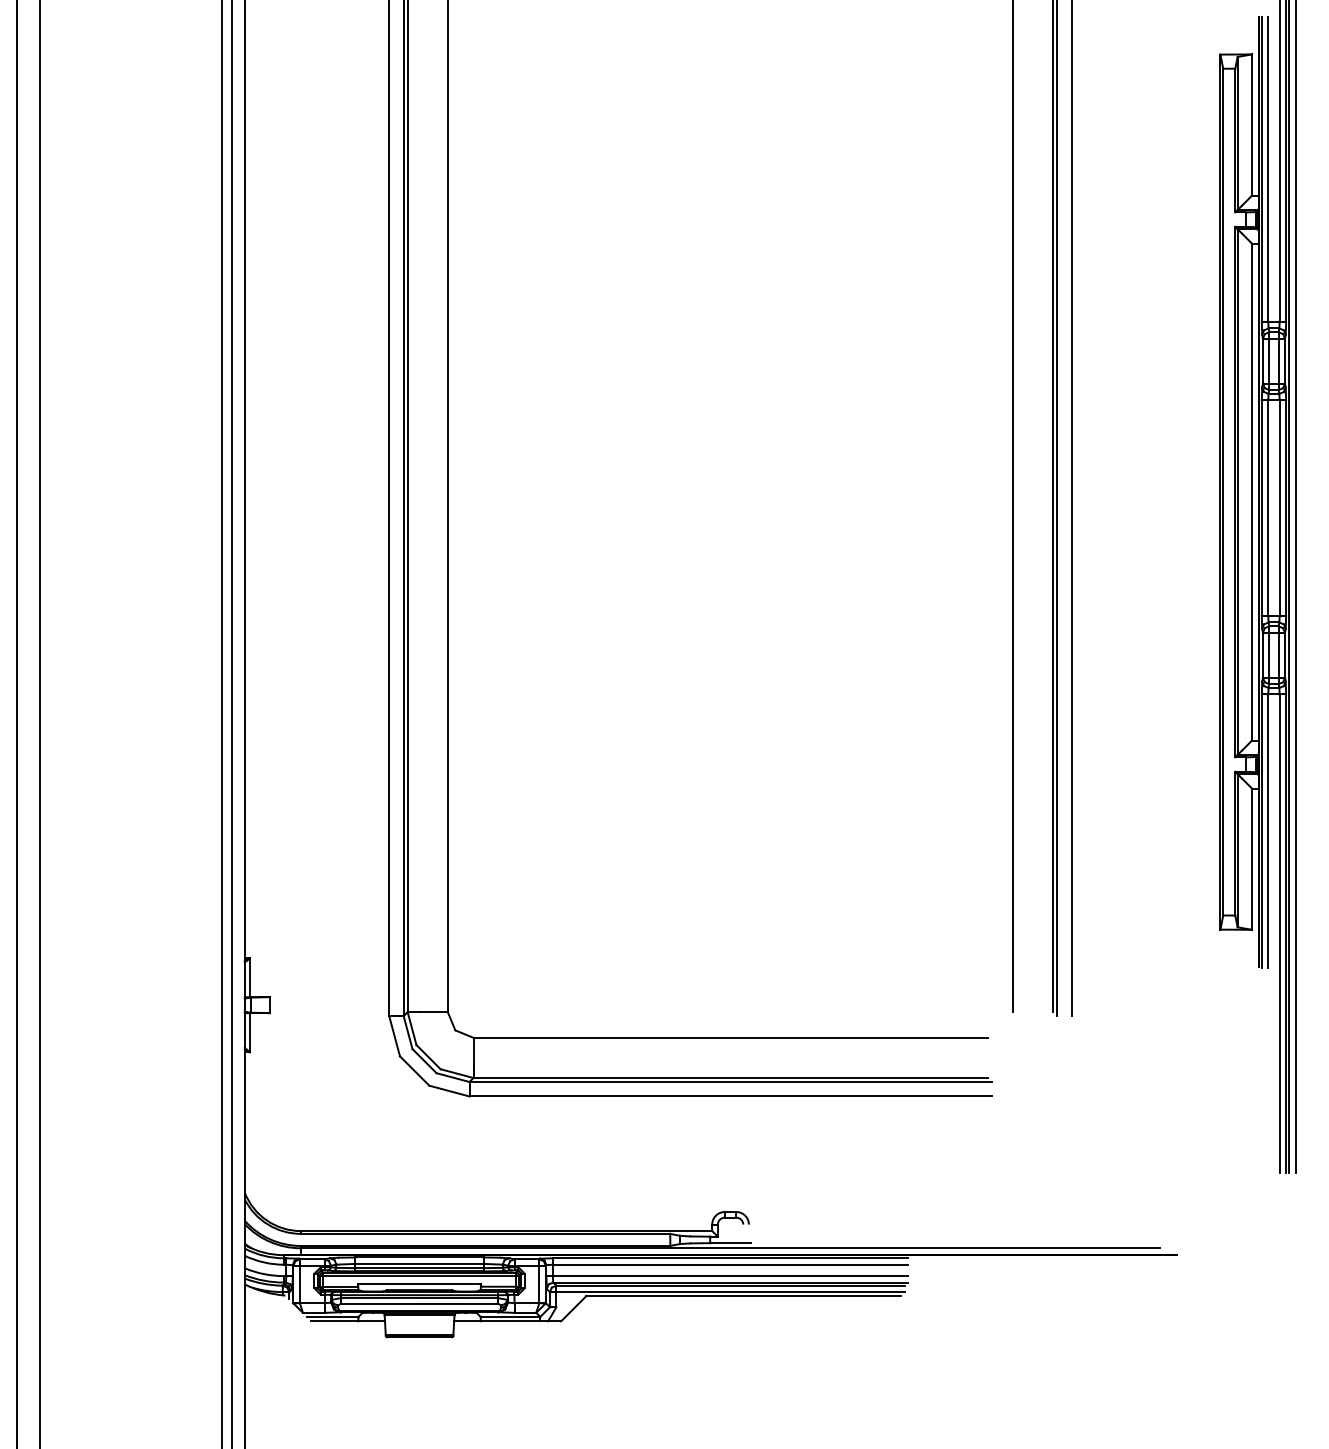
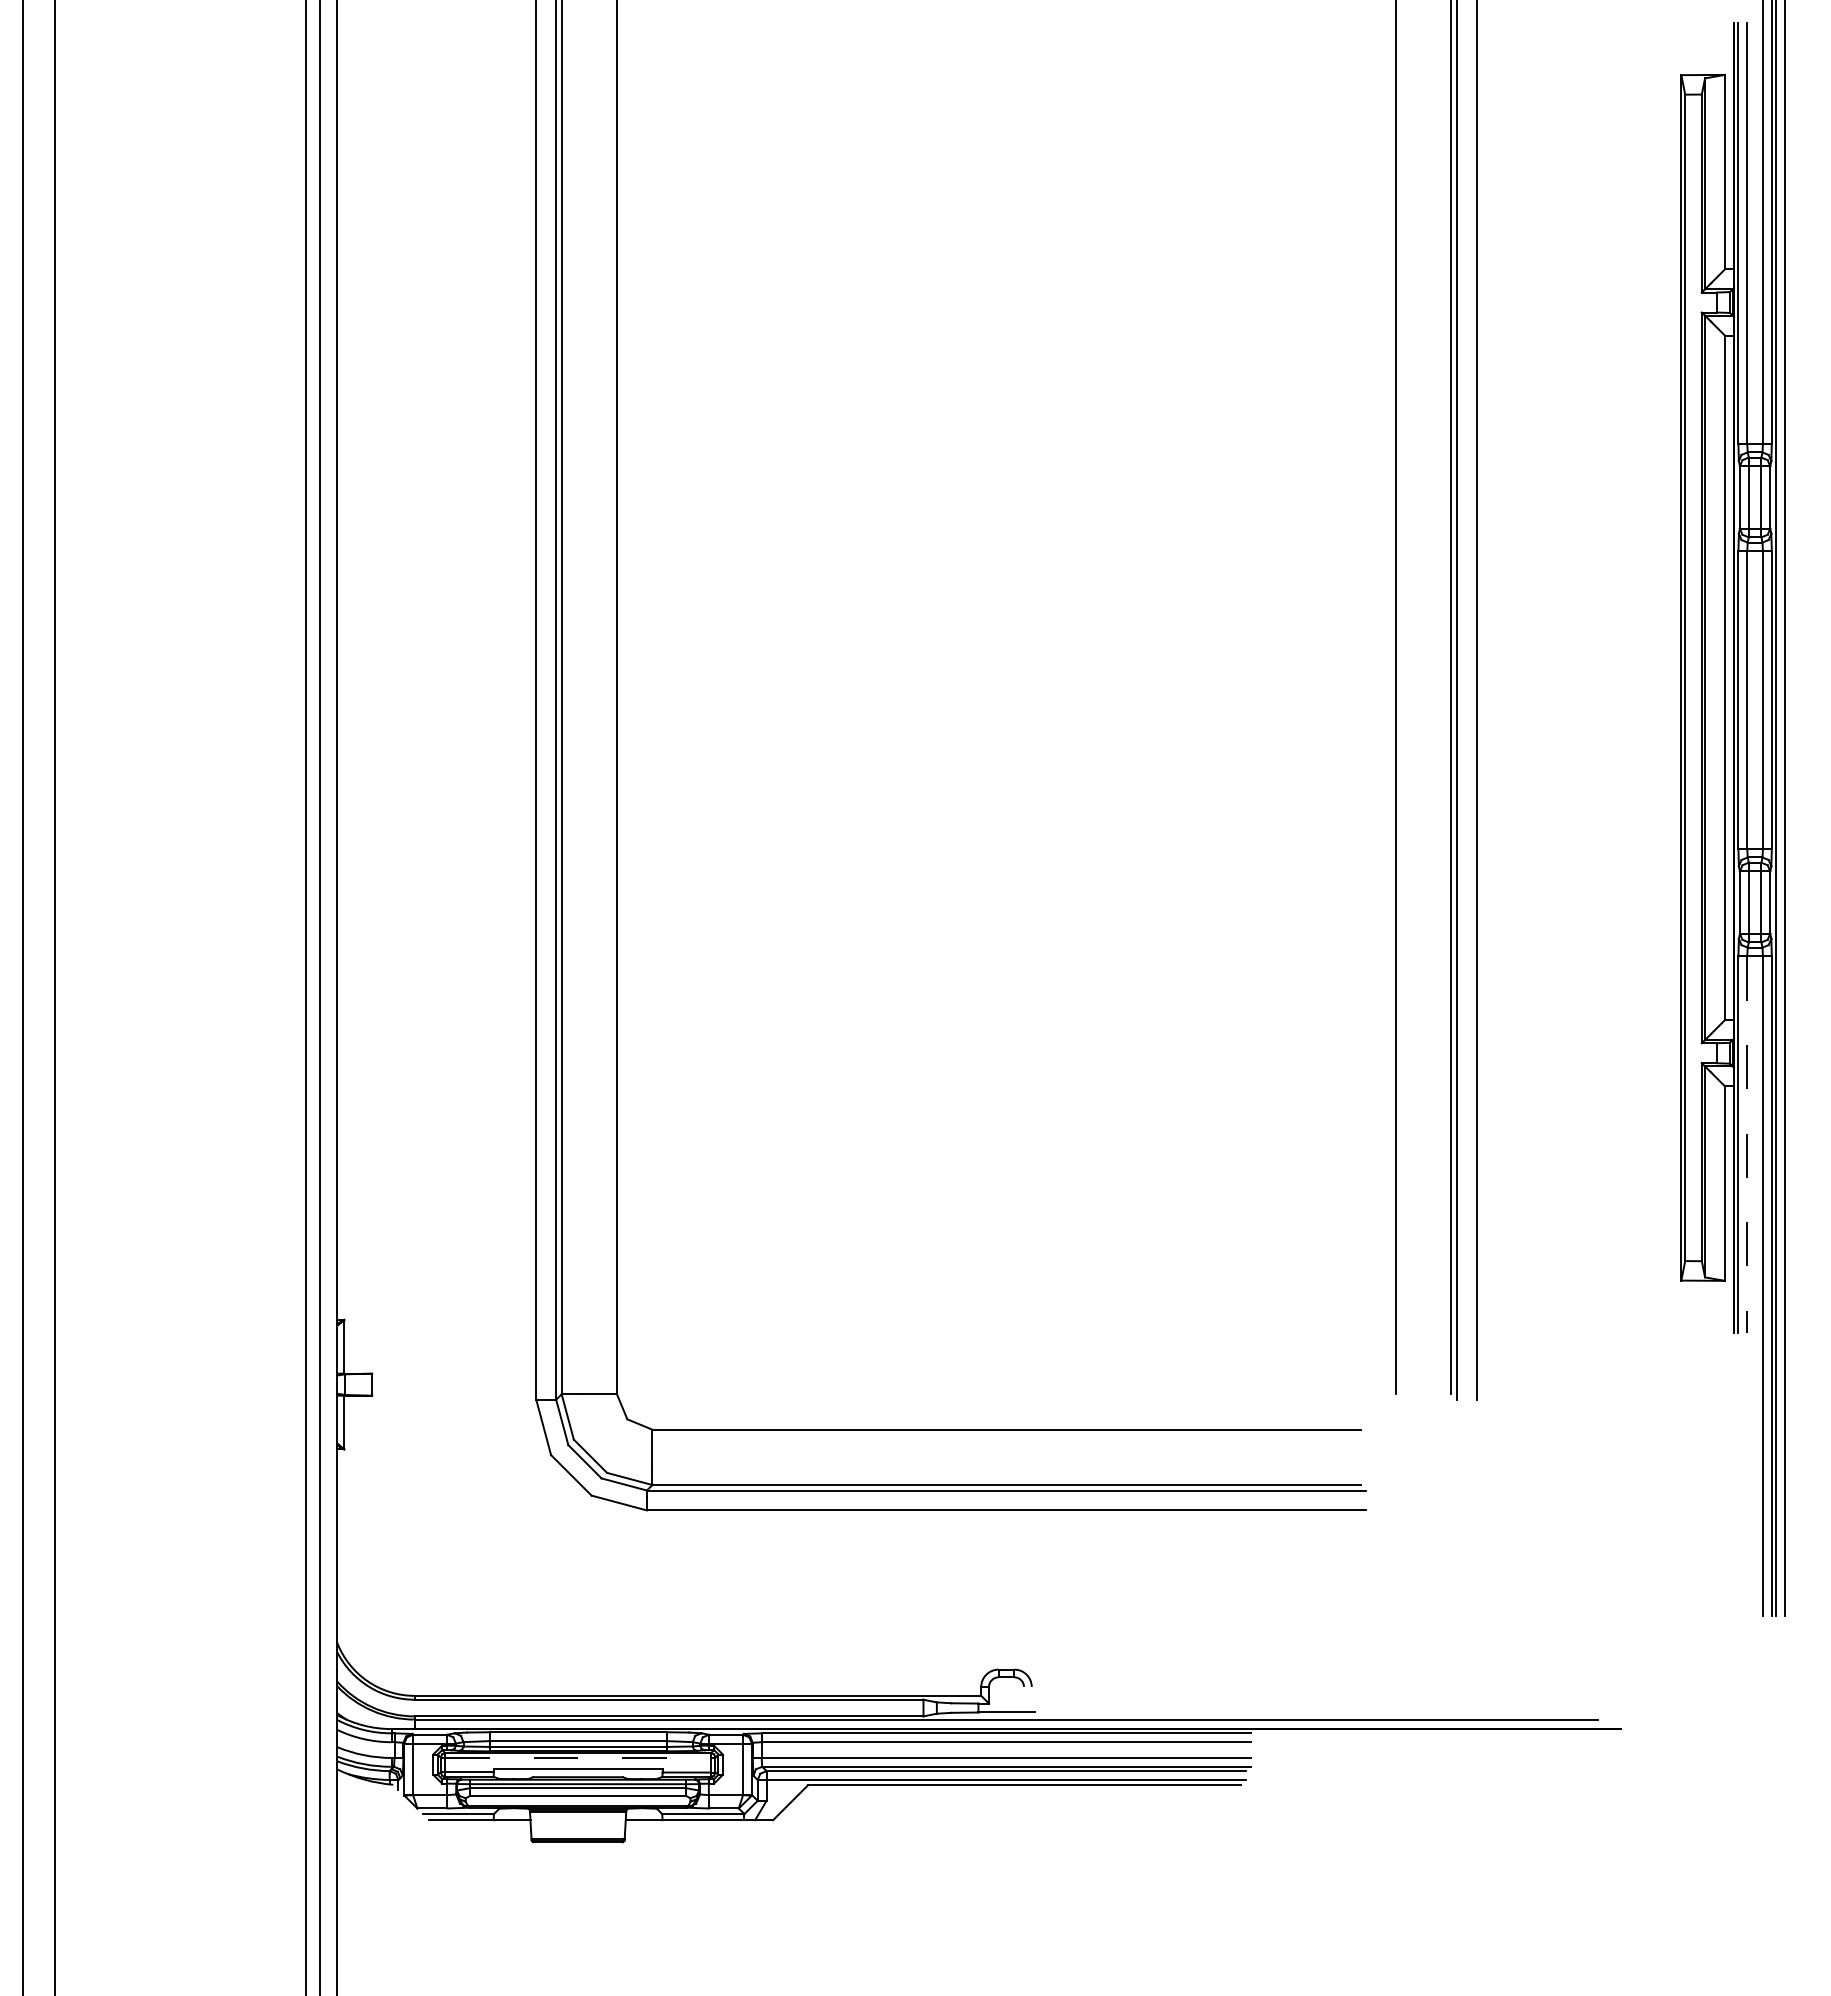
line: (1268, 831) -> (1747, 1145), solid -> dashed
line: (419, 1275) -> (578, 1757), solid -> dashed

